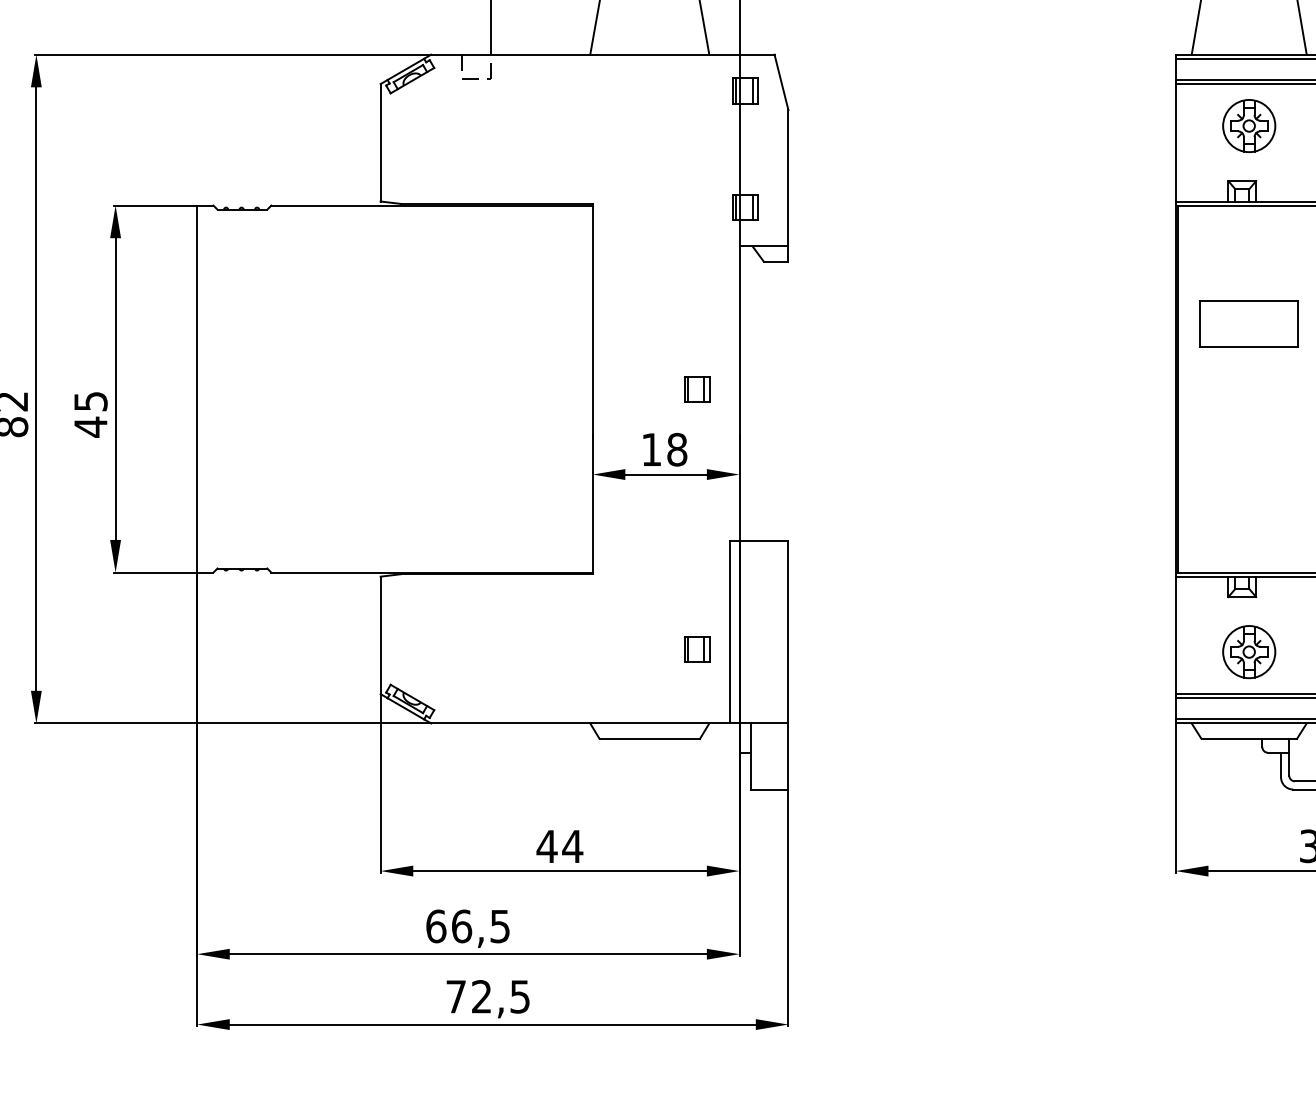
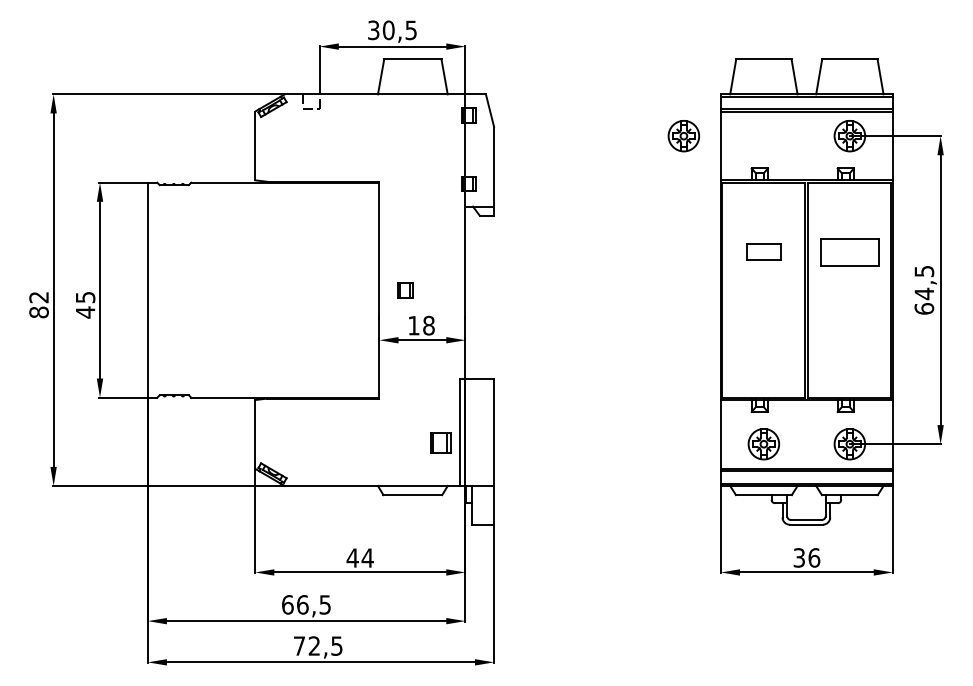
part: (1248, 126) -> (683, 136), moved
part: (1248, 324) -> (763, 252), size x0.6
part: (696, 389) -> (405, 290), moved
part: (696, 649) -> (440, 442), size x1.4

